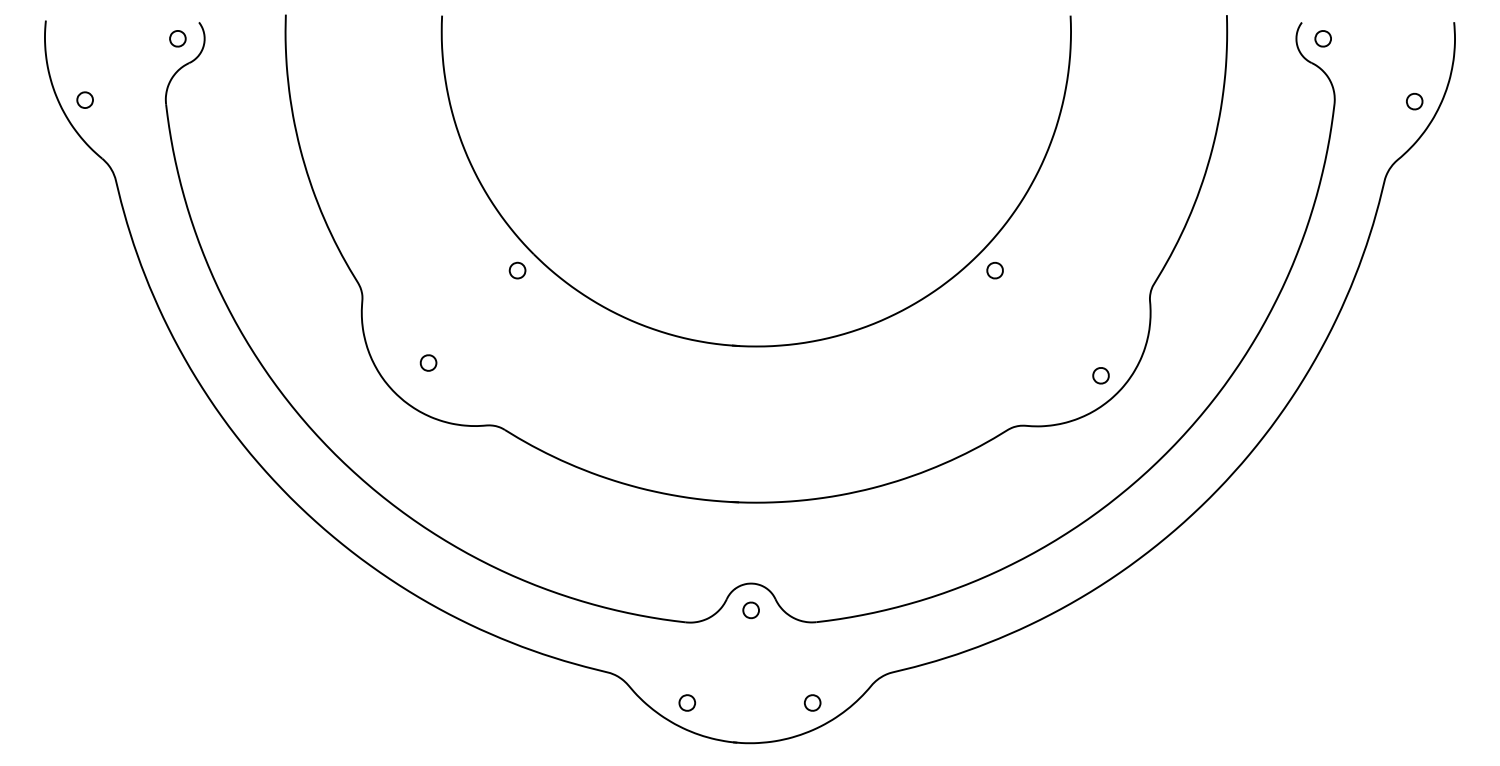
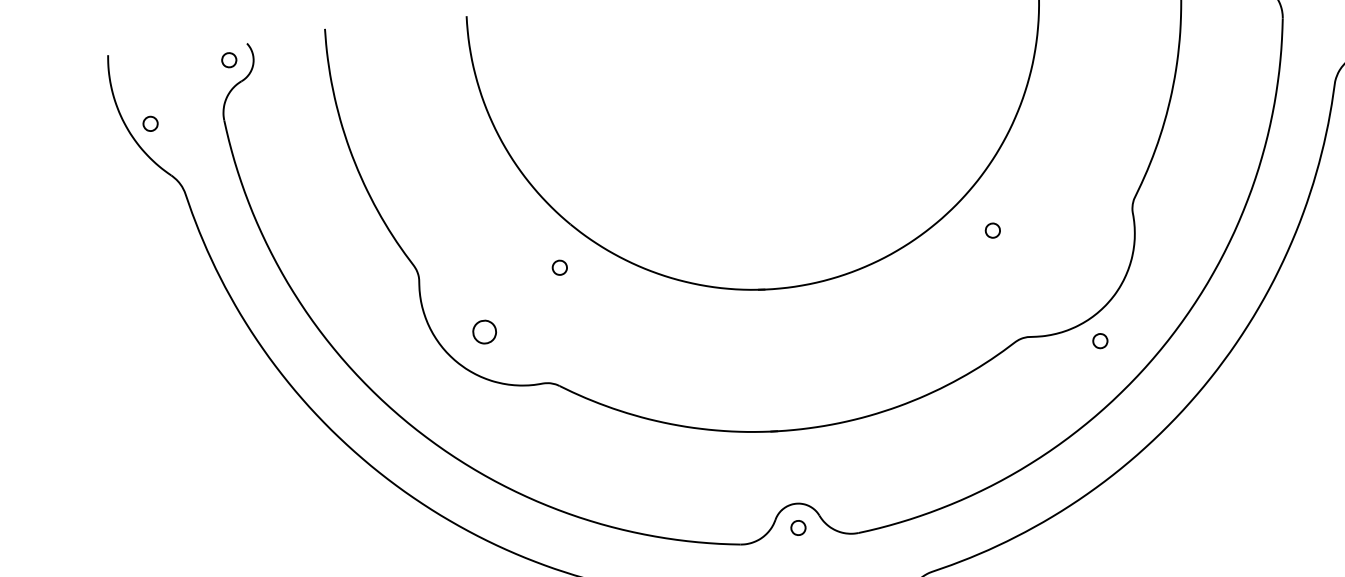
part: (517, 270) -> (559, 267), moved
part: (994, 270) -> (992, 230), moved
part: (428, 362) -> (484, 331), size x1.6
part: (1100, 375) -> (1099, 340), moved

